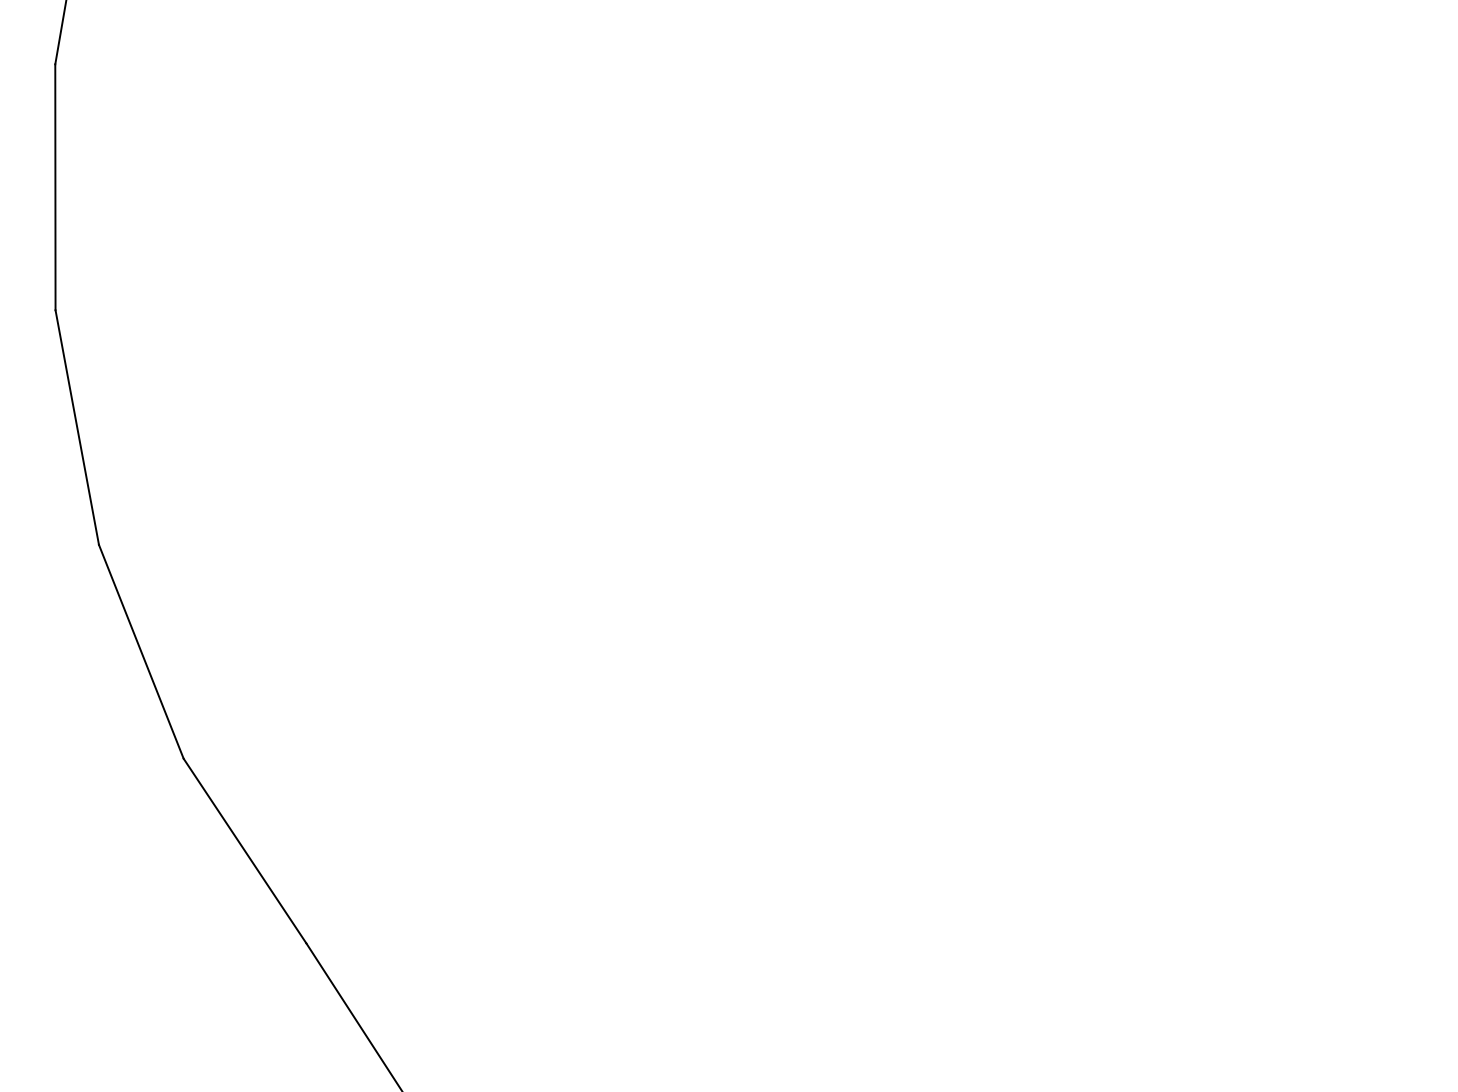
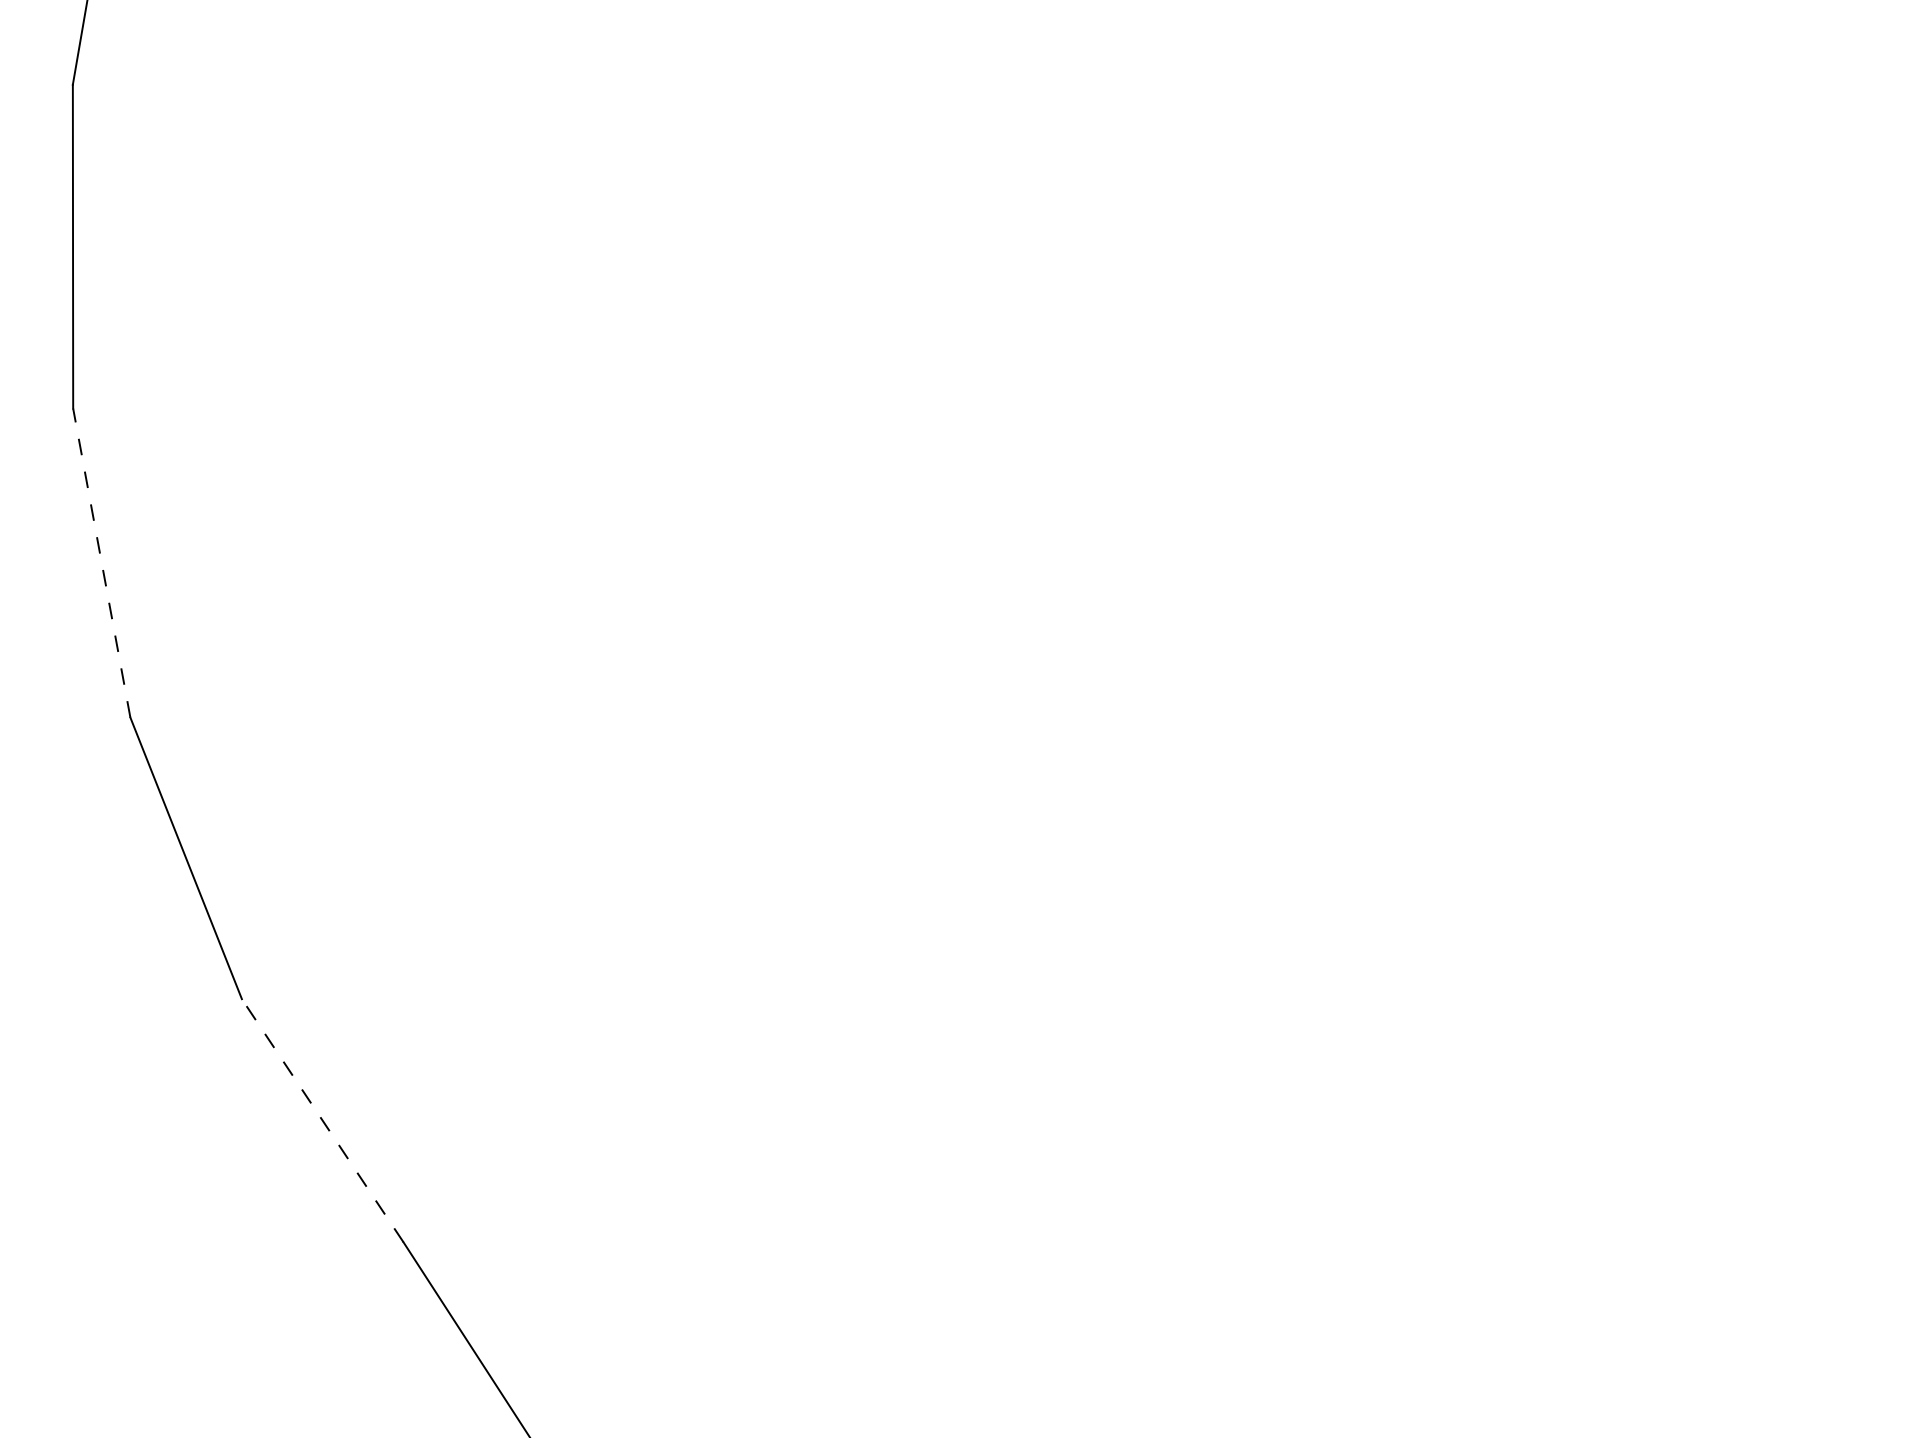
line: (77, 427) -> (102, 562), solid -> dashed
line: (245, 851) -> (323, 1121), solid -> dashed

